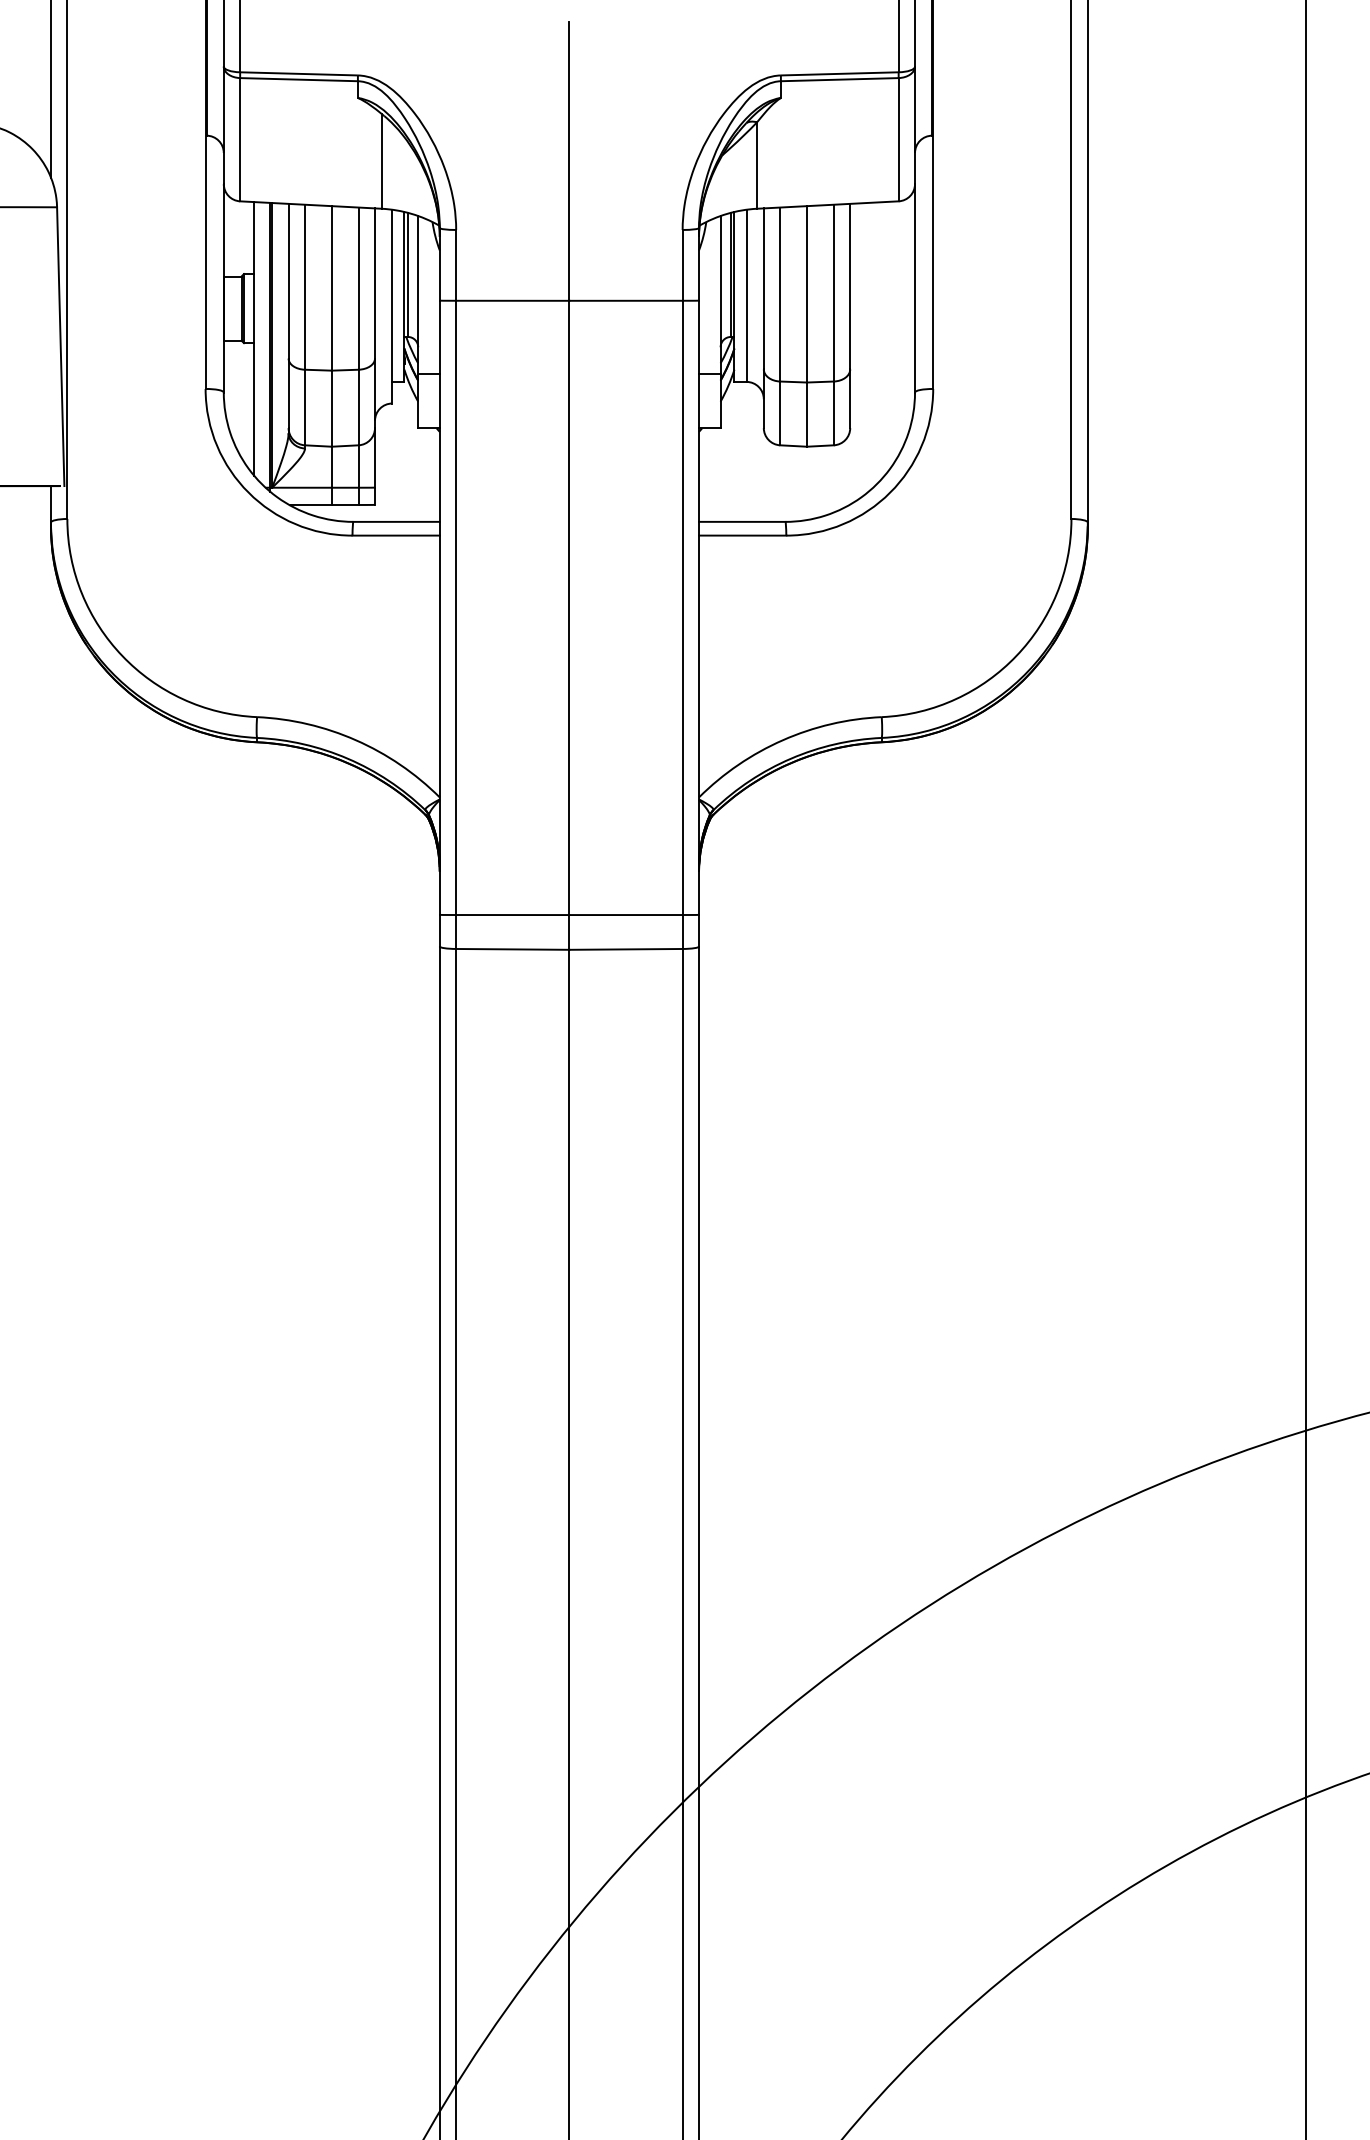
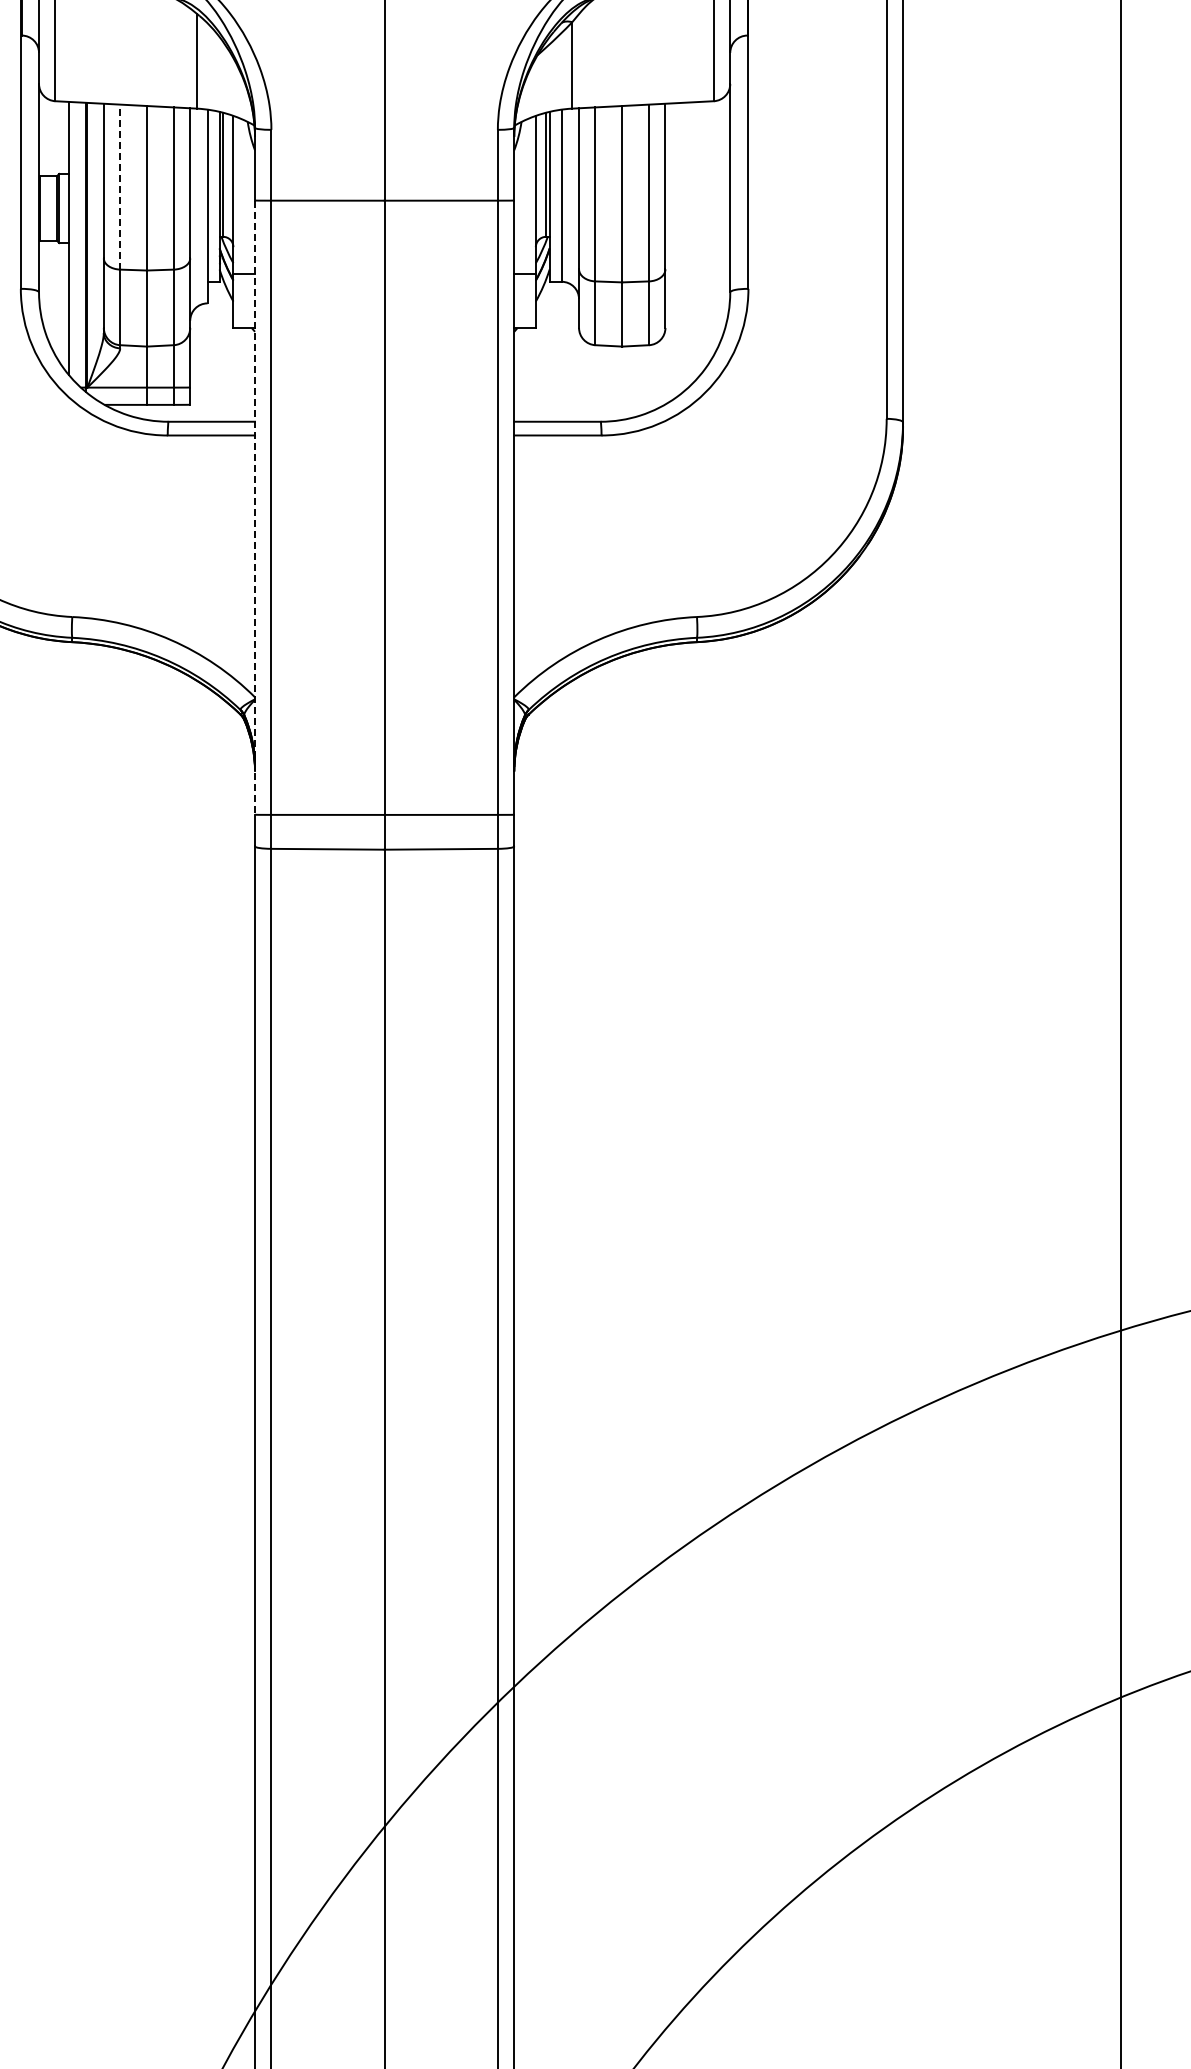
line: (304, 287) -> (119, 187), solid -> dashed
line: (439, 608) -> (254, 508), solid -> dashed

